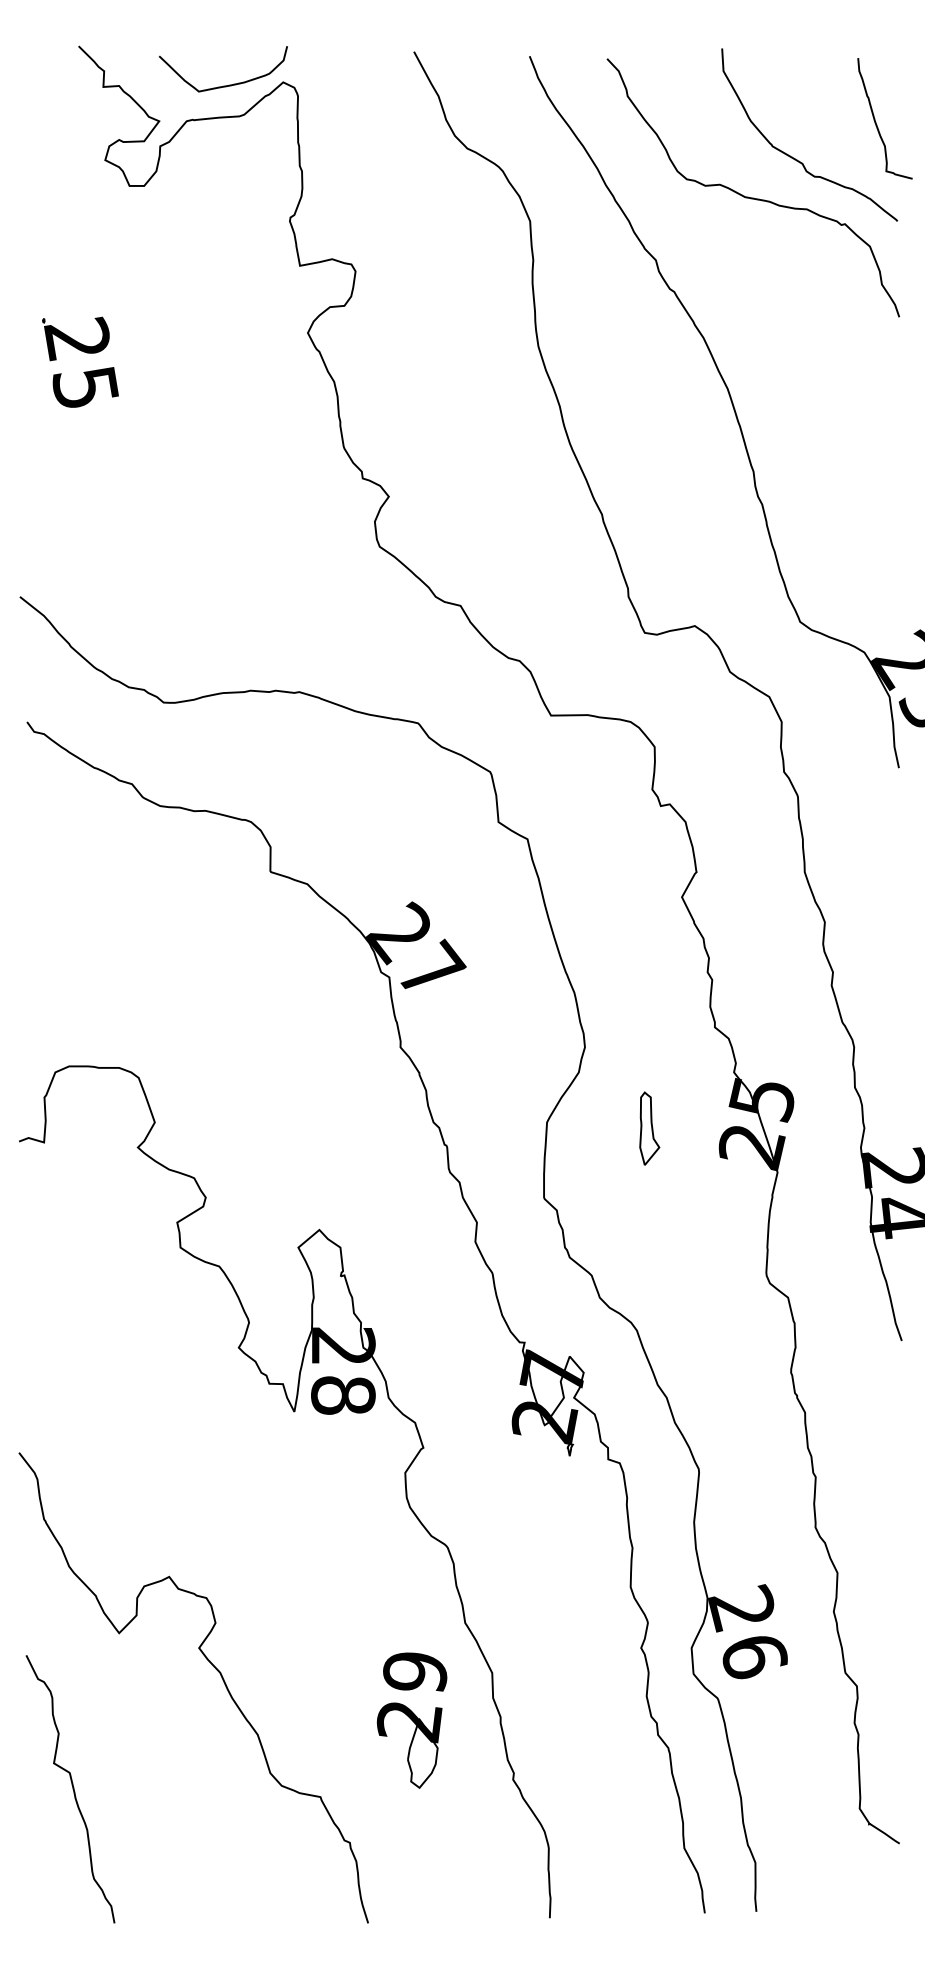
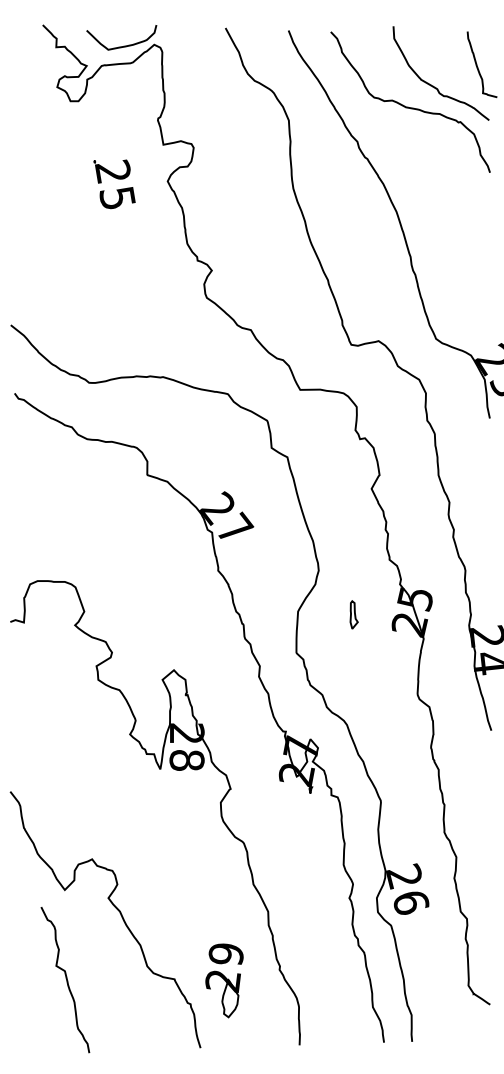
part: (79, 362) -> (114, 184), moved
part: (650, 1127) -> (354, 614), size x0.7
part: (412, 1720) -> (224, 980), moved
curve: (72, 1790) -> (66, 980), moved

